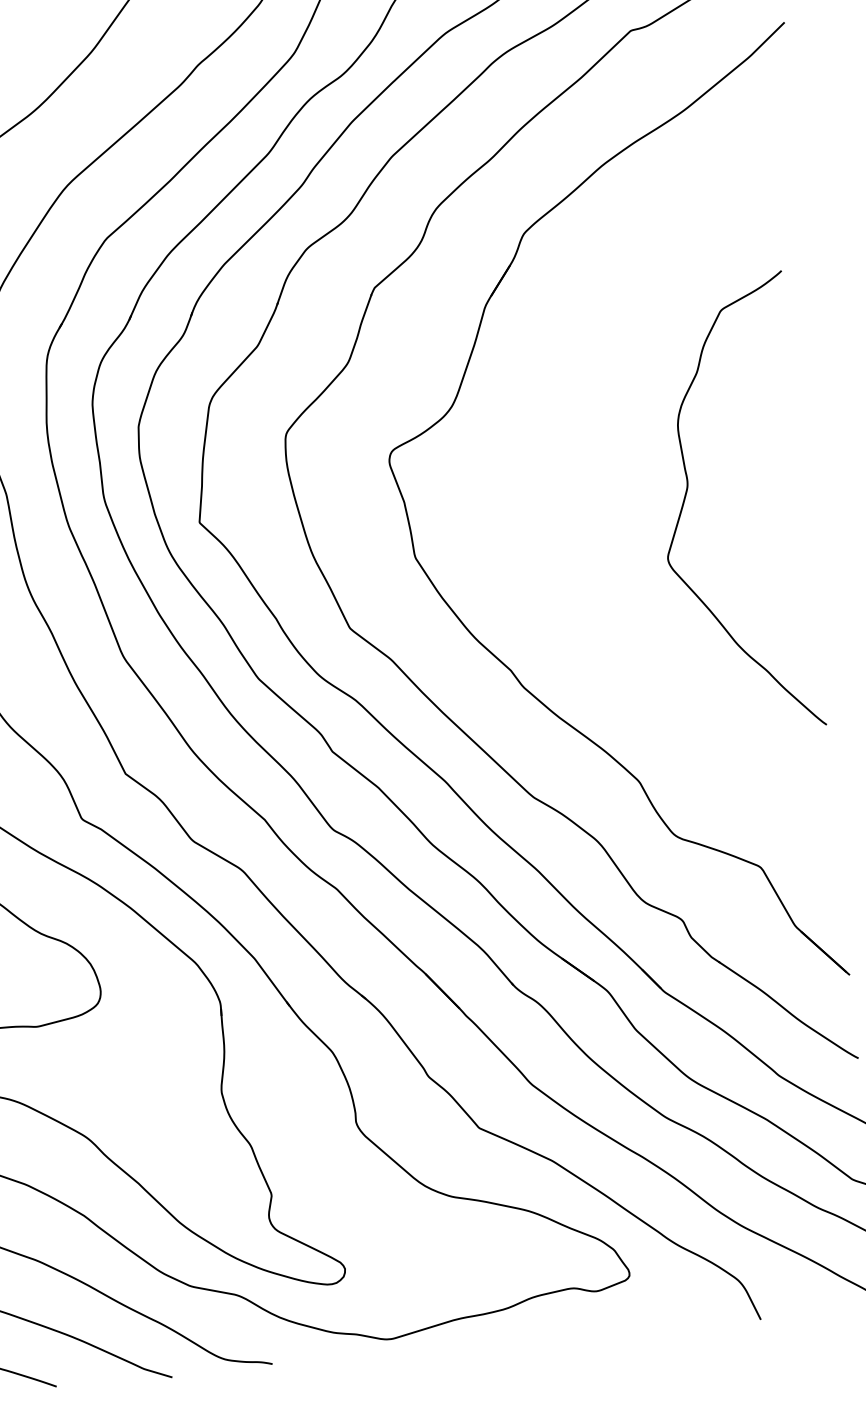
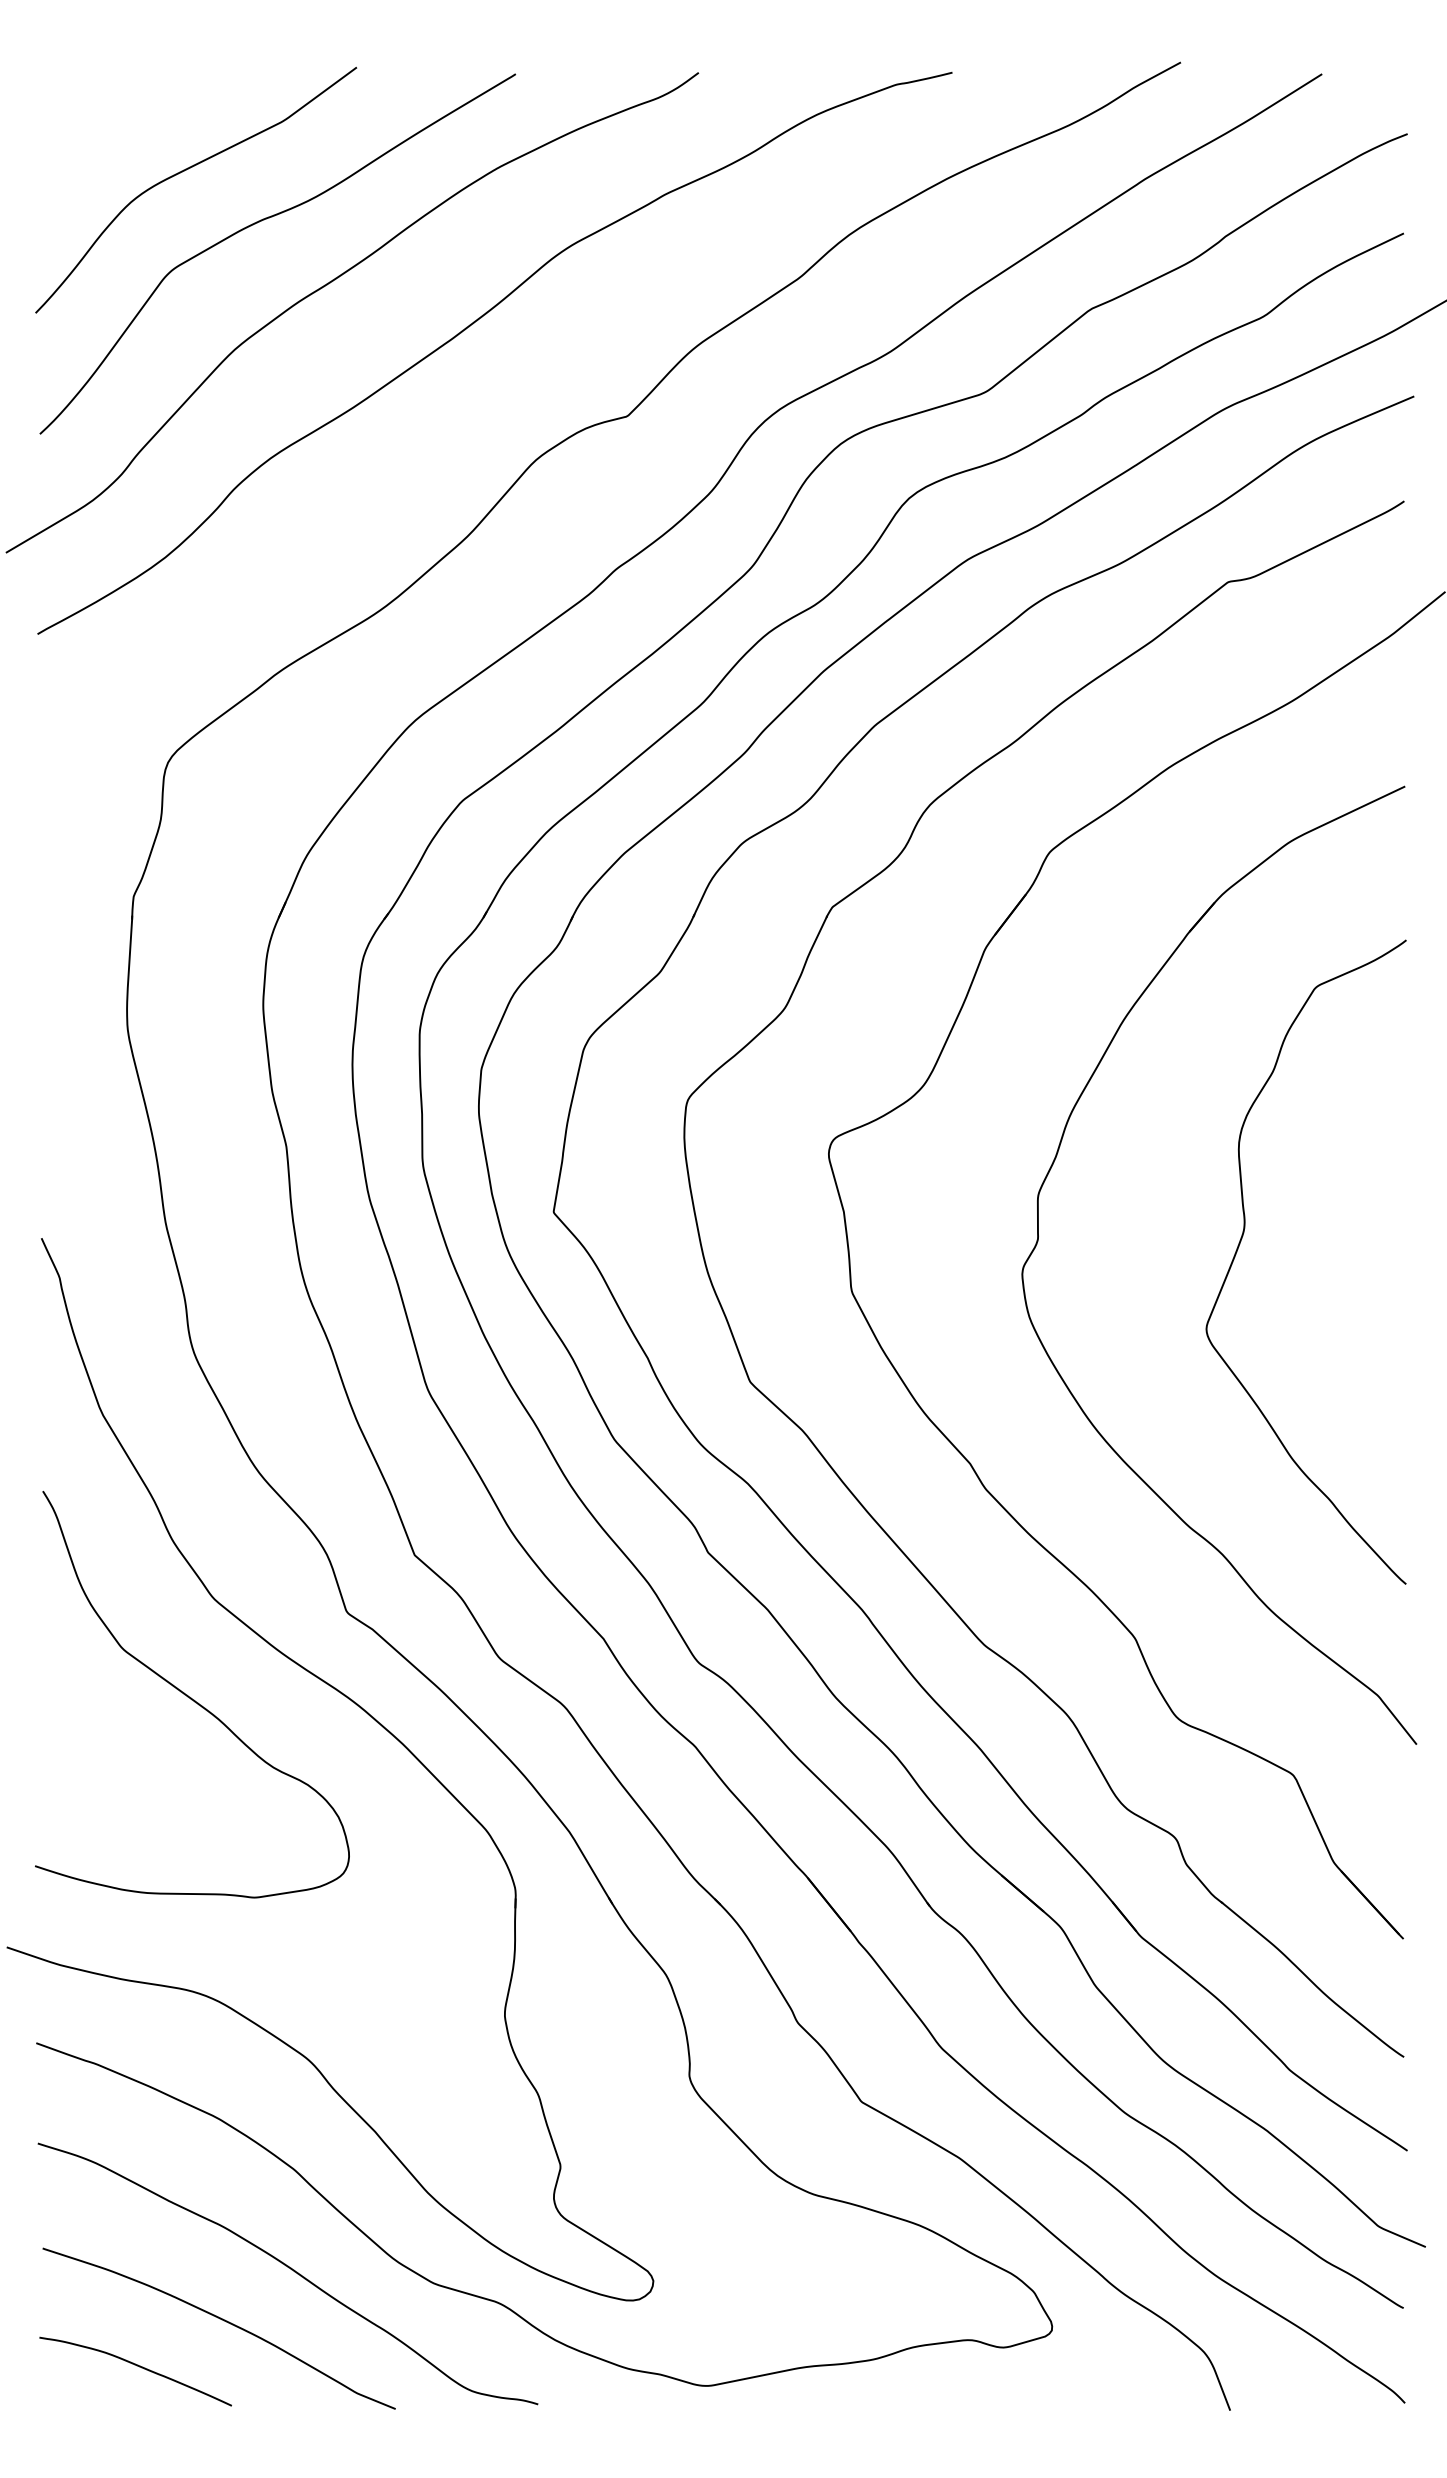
part: (543, 509) -> (1038, 1241), added

